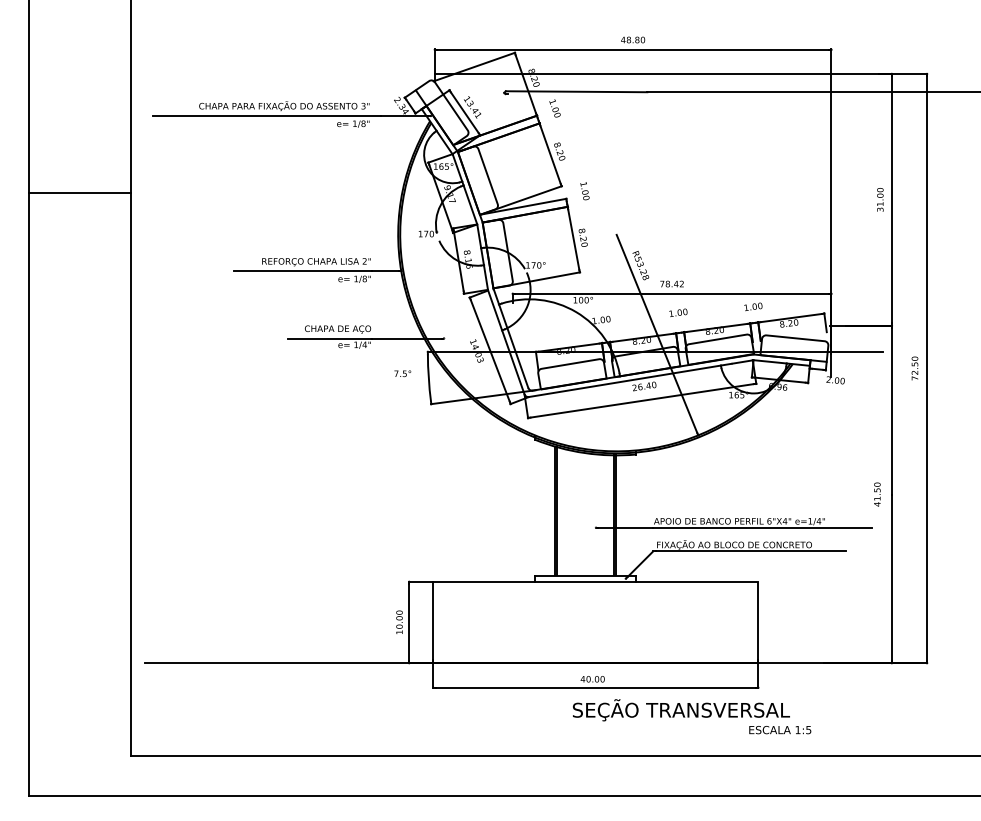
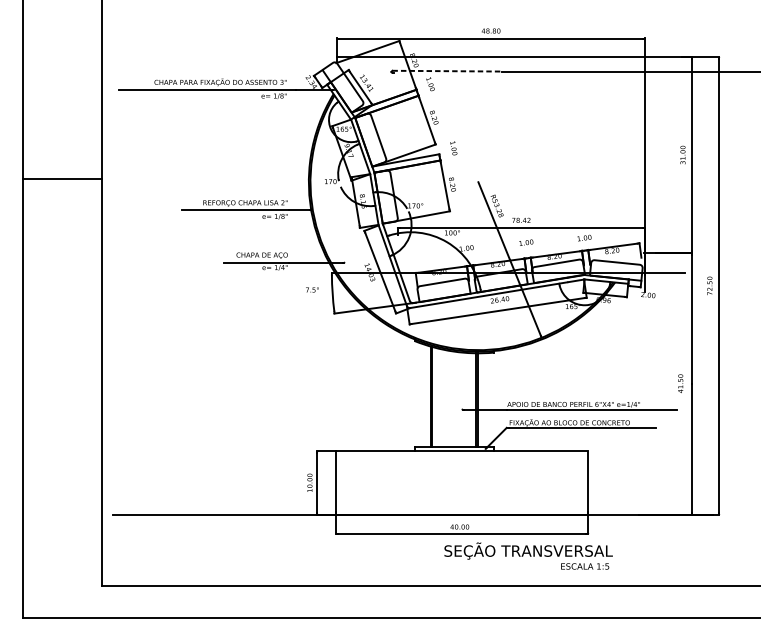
line: (576, 91) -> (447, 70), solid -> dashed
line: (80, 193) -> (62, 179), moved
text: (780, 730) -> (585, 566), moved

